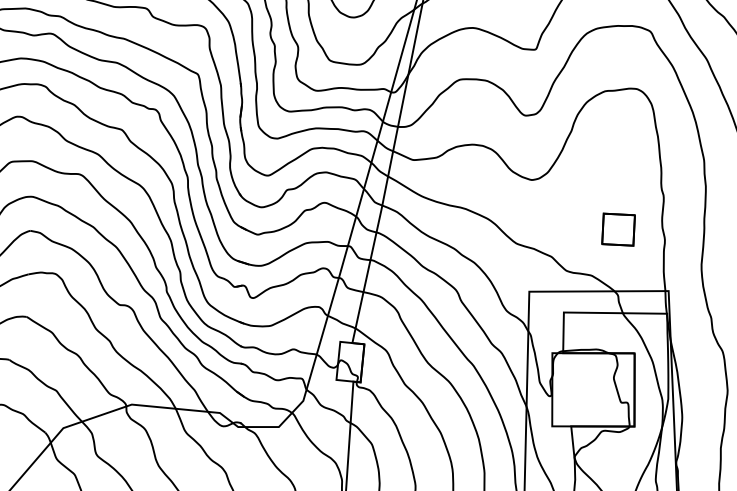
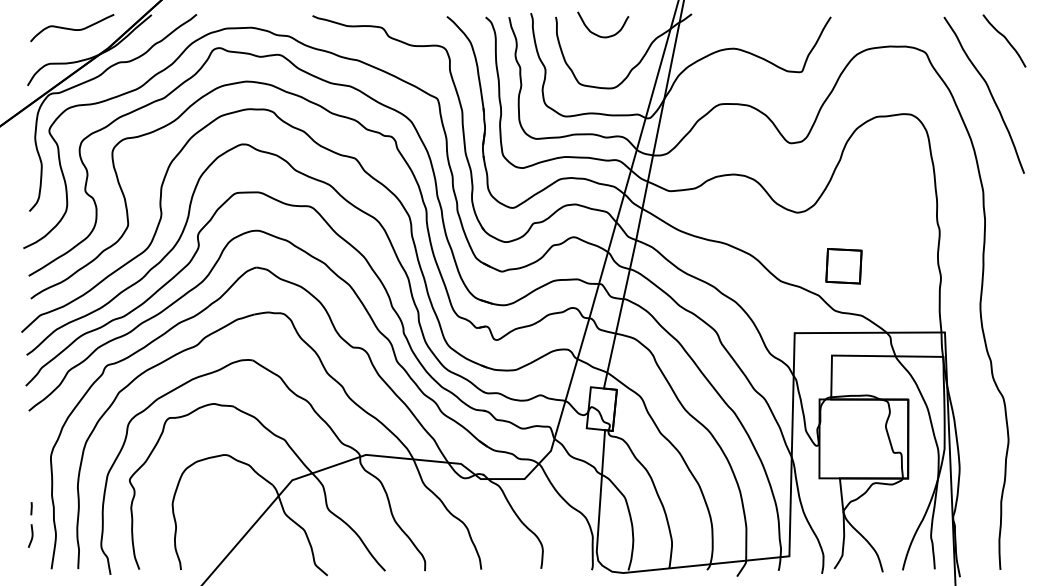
part: (618, 229) -> (843, 266), moved

